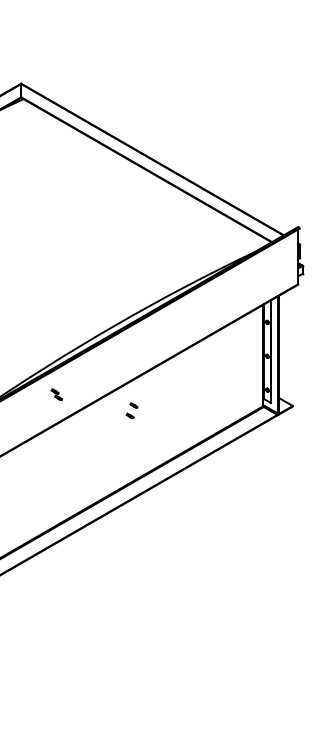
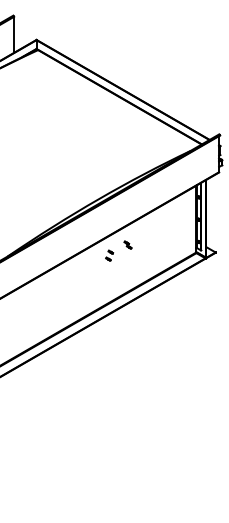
part: (56, 393) -> (127, 244), moved

